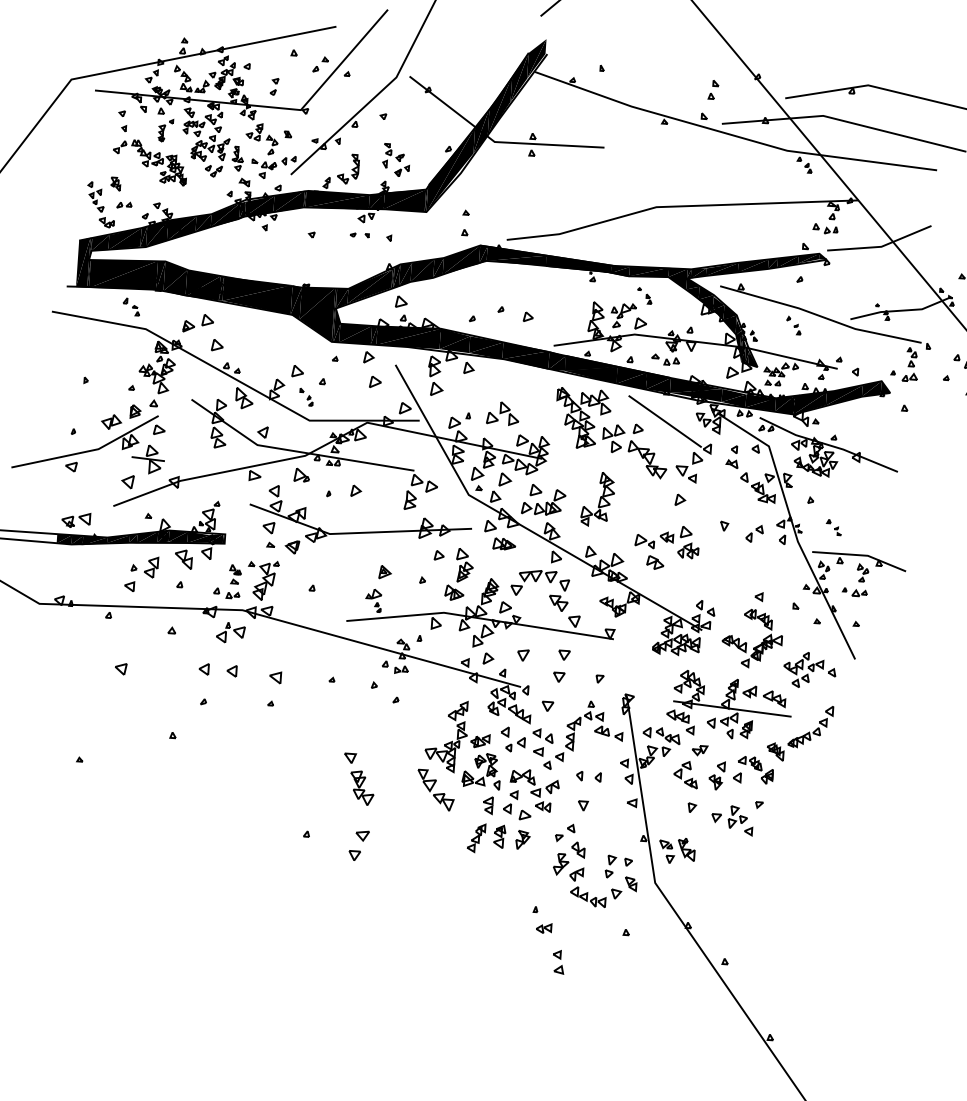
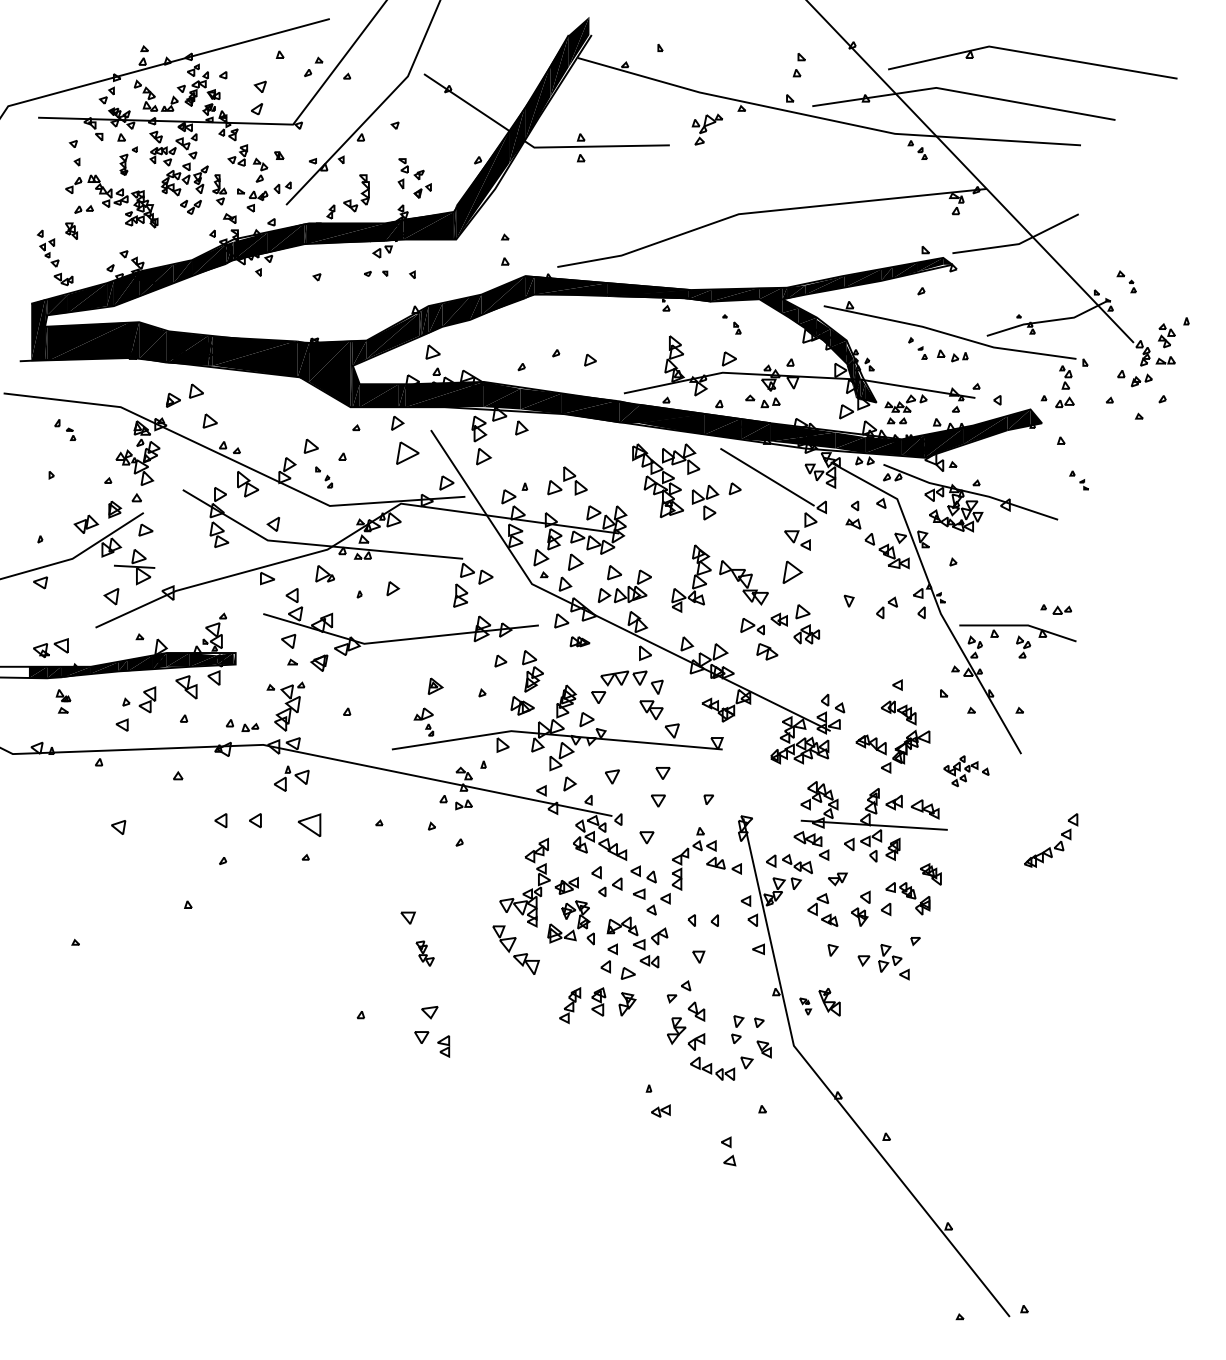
part: (274, 87) -> (258, 98), size x1.6
part: (124, 205) -> (83, 209), moved
part: (825, 228) -> (952, 355), moved
part: (131, 306) -> (65, 429), moved
part: (622, 315) -> (706, 129), moved
part: (375, 381) -> (407, 452), size x1.6
part: (647, 459) -> (743, 582), moved
part: (680, 499) -> (792, 572), size x1.6
part: (833, 527) -> (1078, 480), moved
part: (504, 544) -> (579, 641), size x0.7
part: (235, 574) -> (63, 701), moved
part: (854, 592) -> (1055, 609), moved
part: (230, 632) -> (291, 778), moved
part: (809, 669) -> (966, 770), size x0.7
part: (274, 677) -> (308, 824), size x1.6
part: (814, 730) -> (1056, 844), moved
part: (361, 787) -> (424, 953), size x0.6
part: (487, 805) -> (443, 1046), moved
part: (666, 851) -> (805, 1006), size x0.6
part: (558, 962) -> (728, 1151), moved

